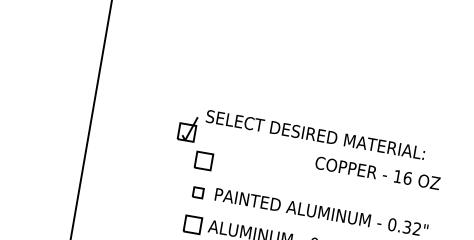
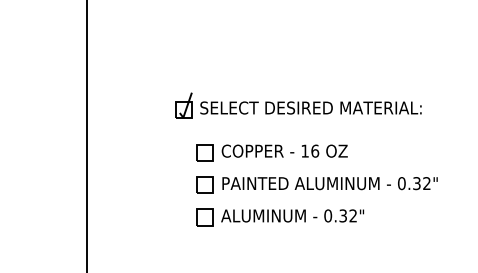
part: (187, 128) -> (183, 105), moved
text: (377, 172) -> (284, 150), moved
part: (197, 192) -> (204, 184), size x1.67

